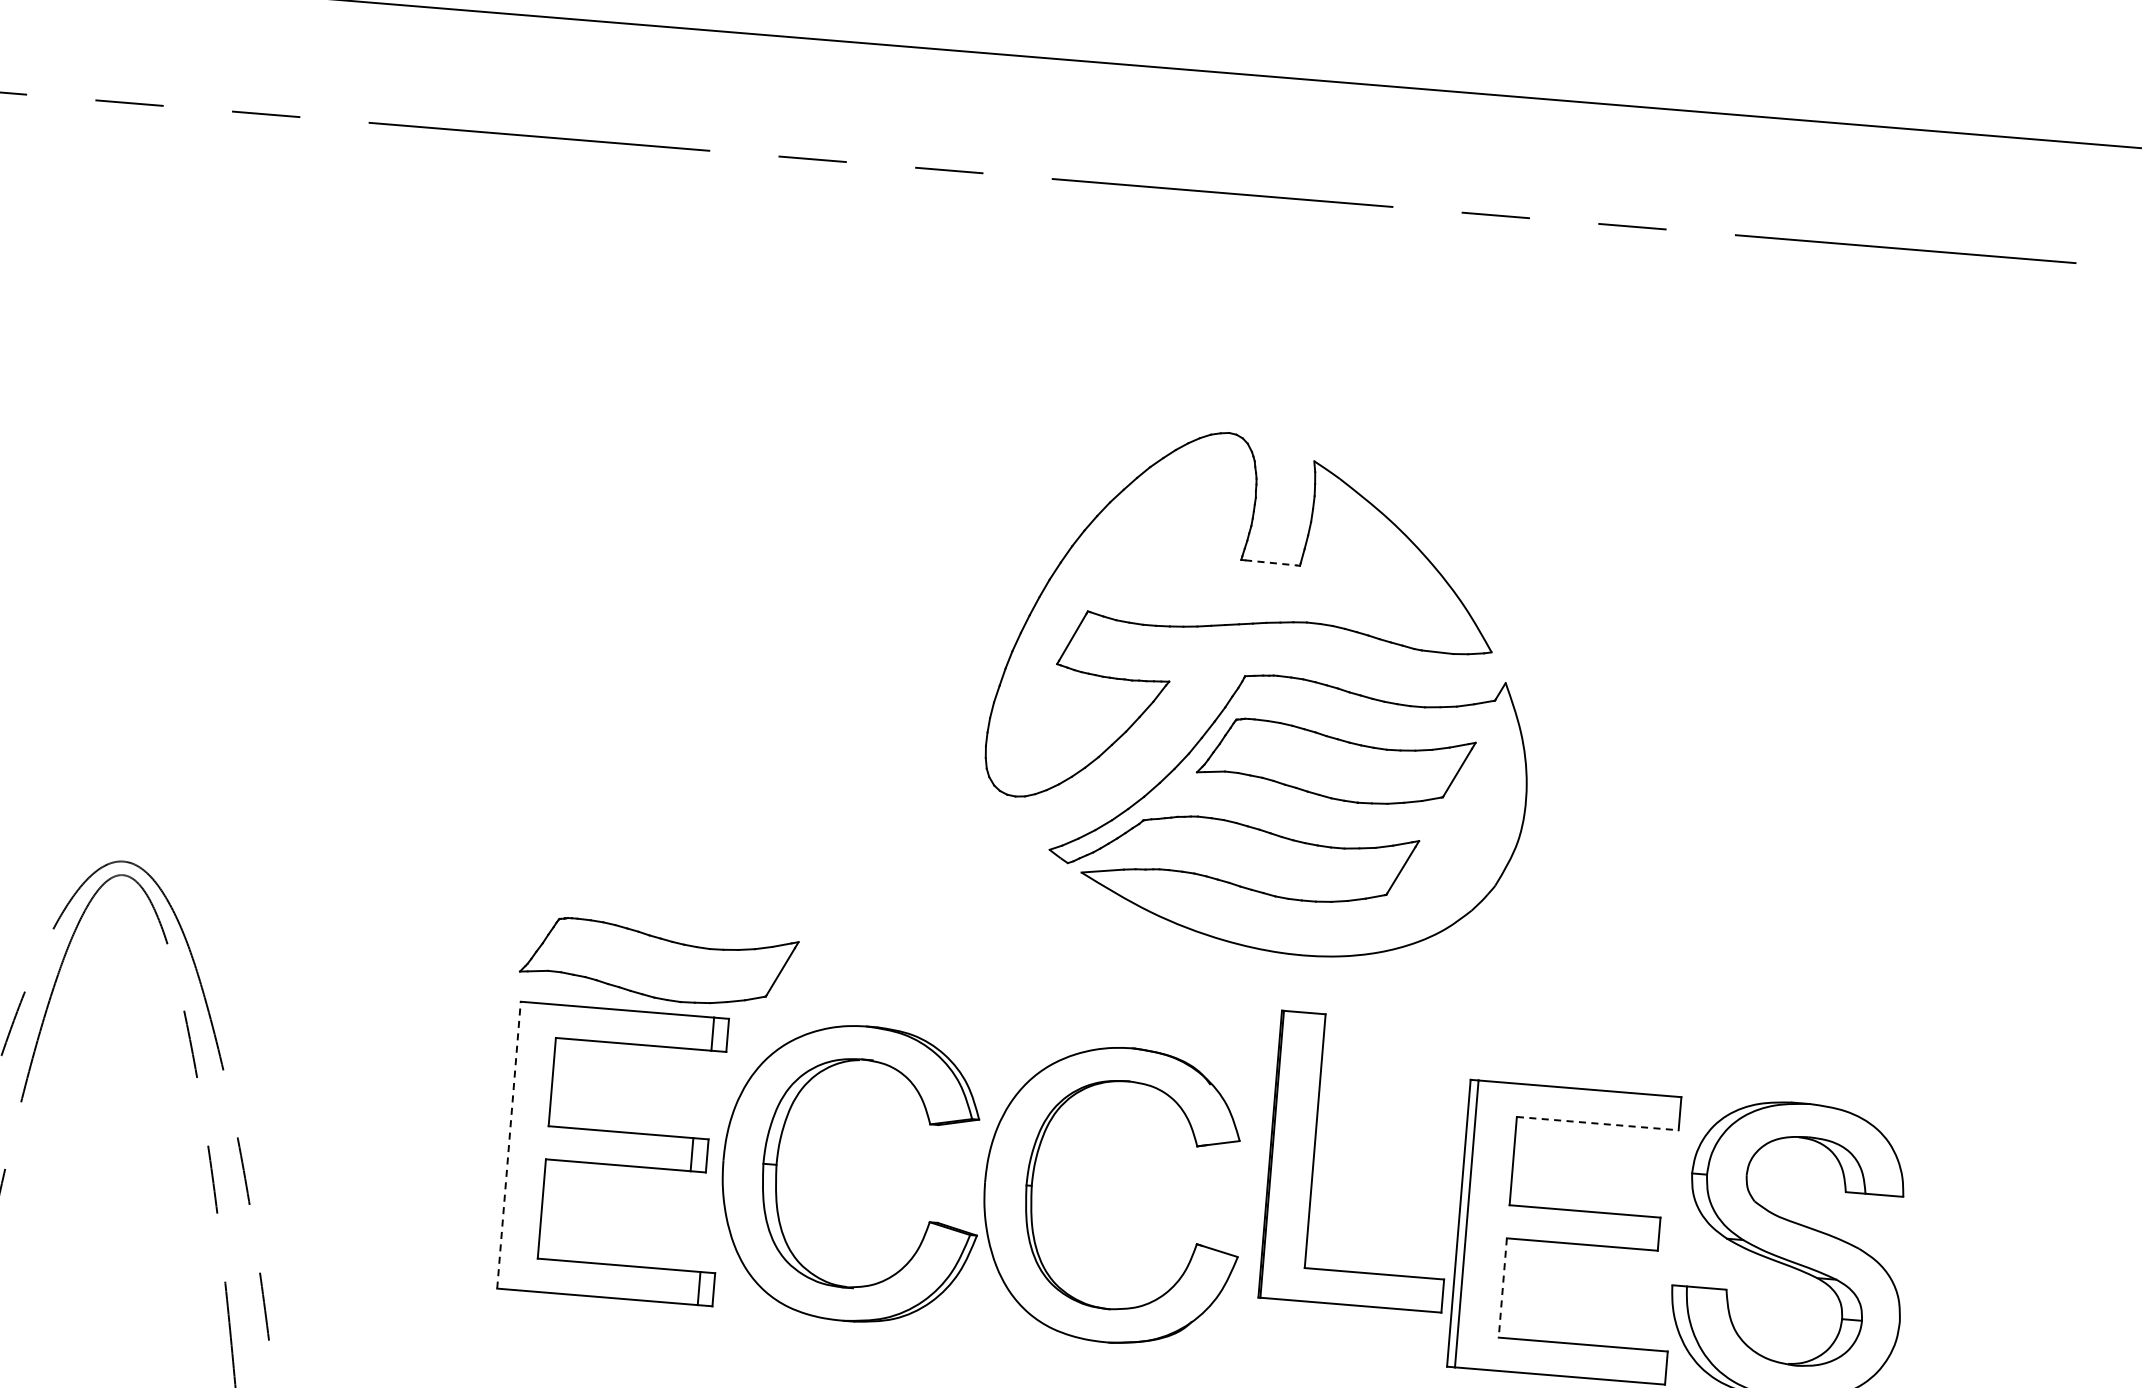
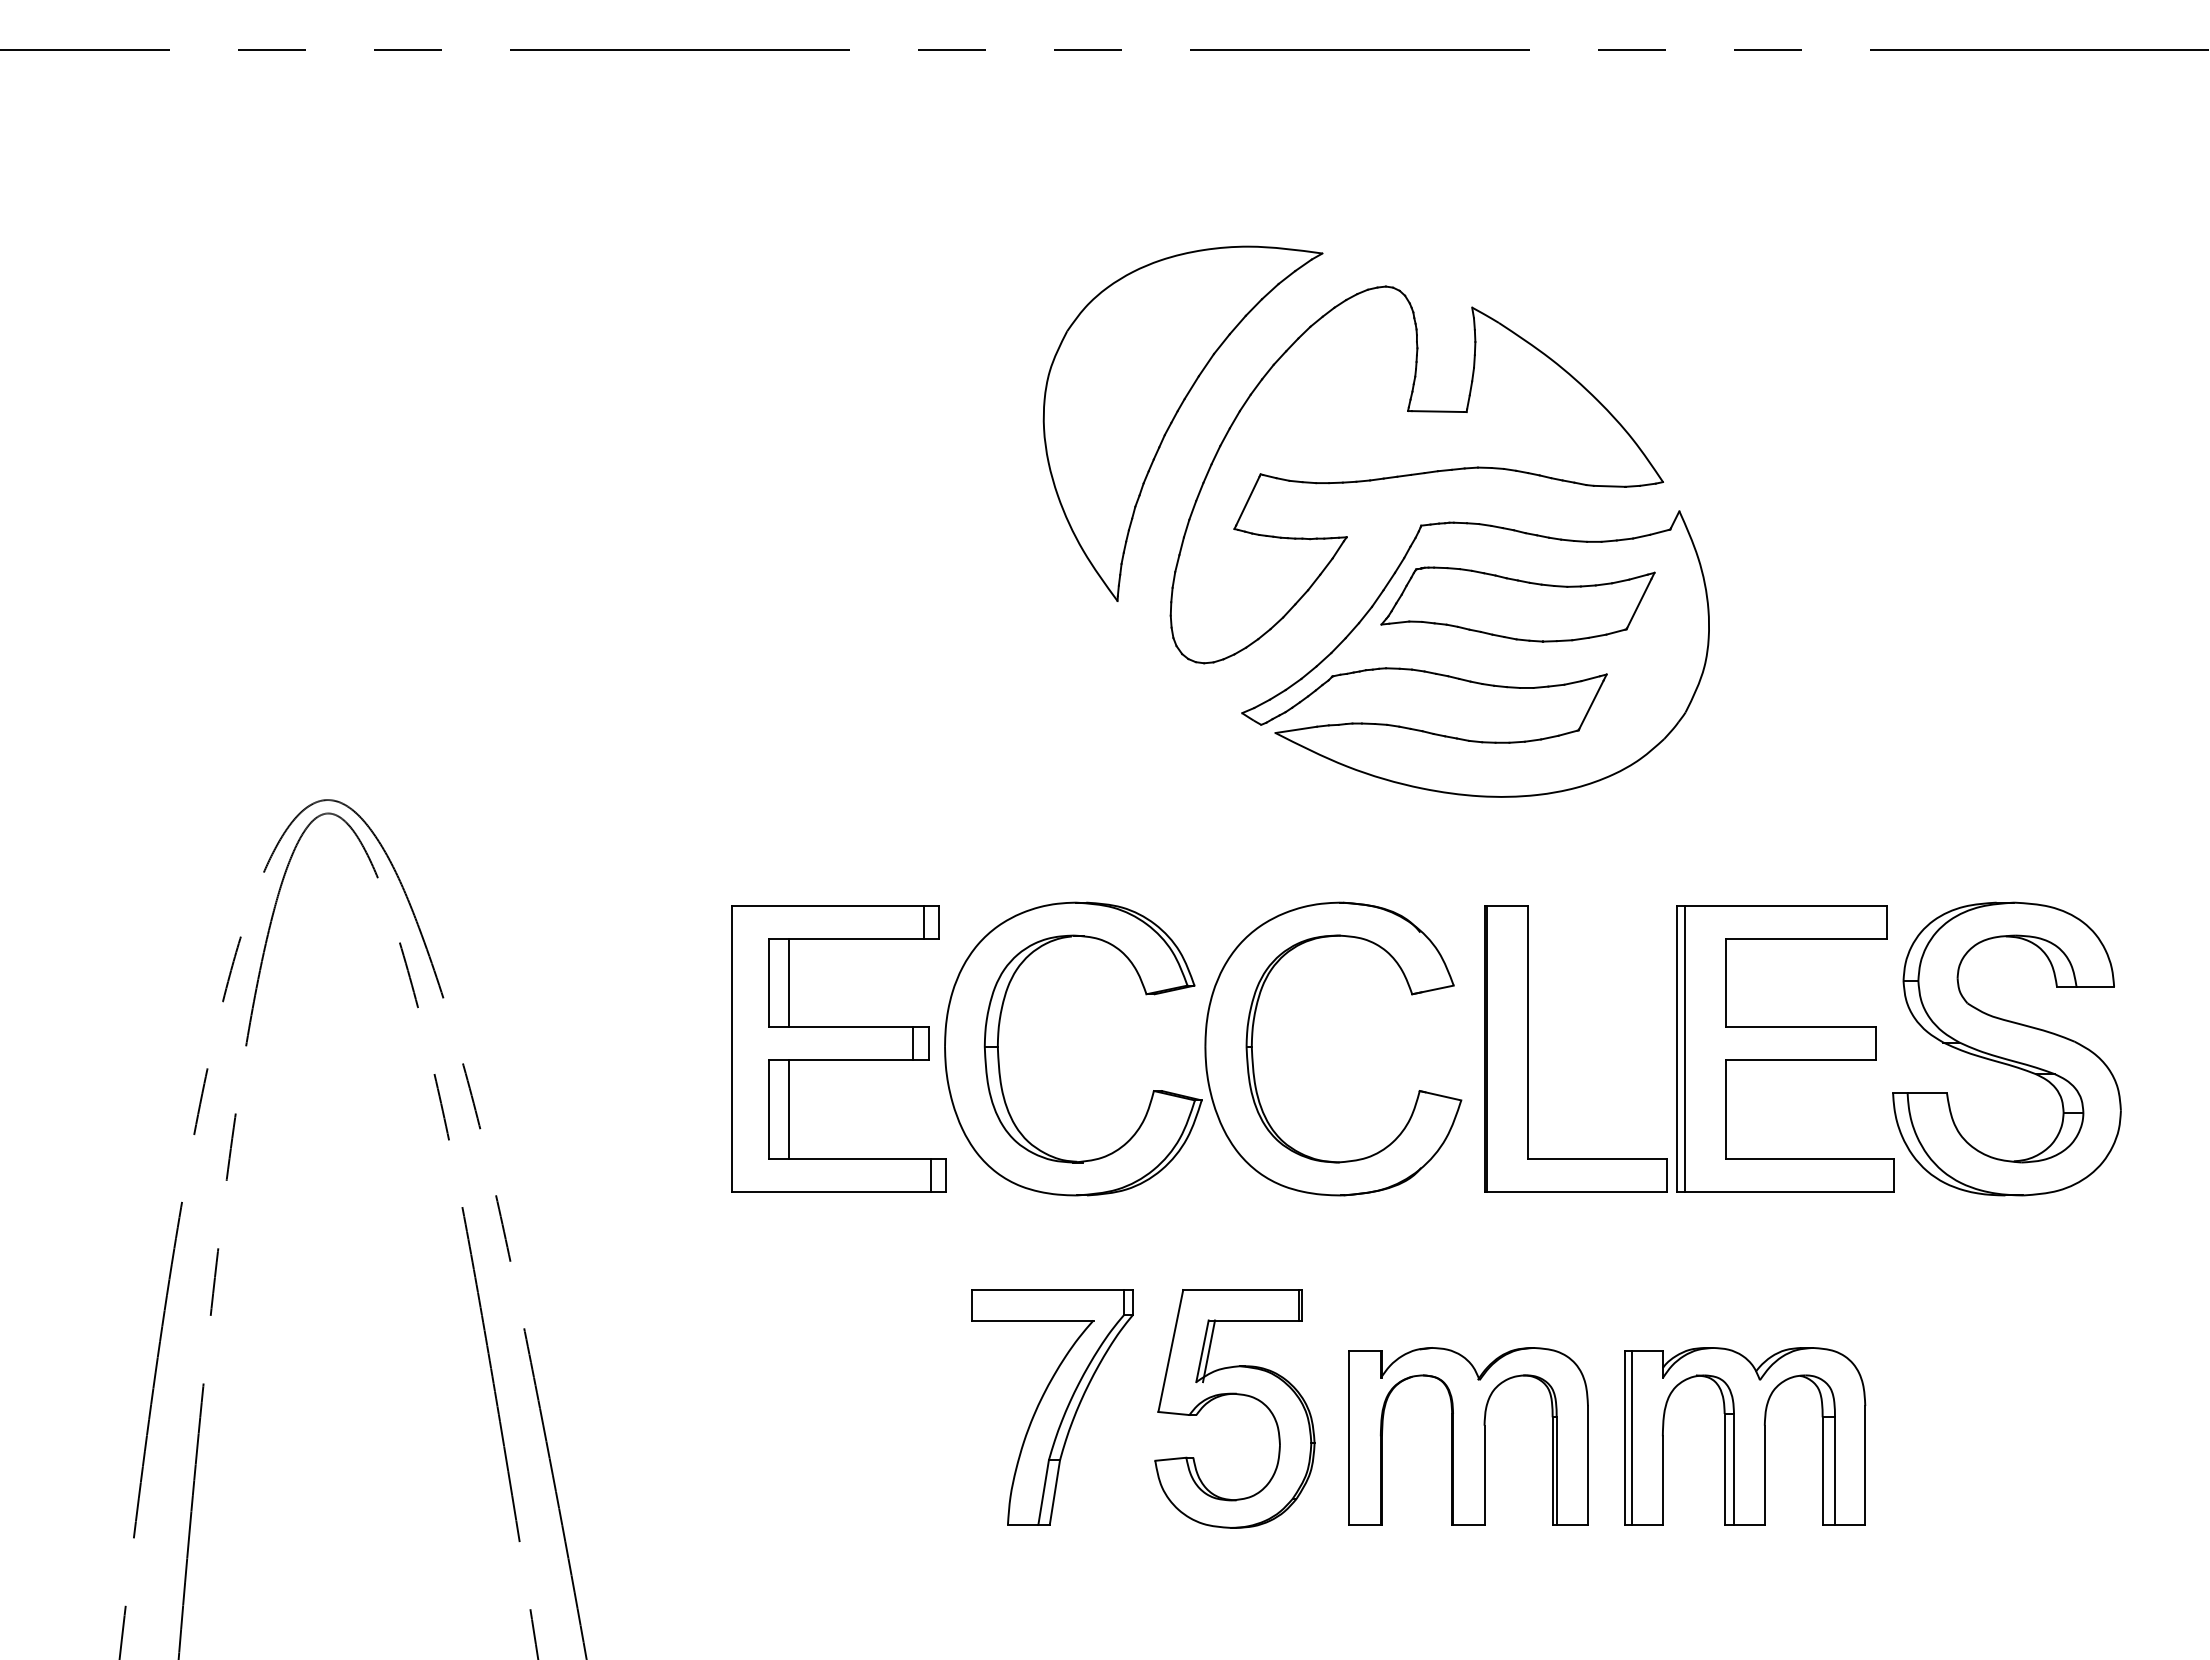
part: (1005, 549) -> (1174, 419), added
line: (1271, 562) -> (1438, 411), dashed -> solid
part: (658, 962) -> (864, 856), removed
line: (571, 1083) -> (788, 983), added
line: (1598, 1123) -> (1806, 939), dashed -> solid
line: (508, 1145) -> (731, 1049), dashed -> solid
part: (1314, 1157) -> (1528, 1048), moved
line: (560, 1210) -> (788, 1109), added
line: (1502, 1288) -> (1725, 1109), dashed -> solid

